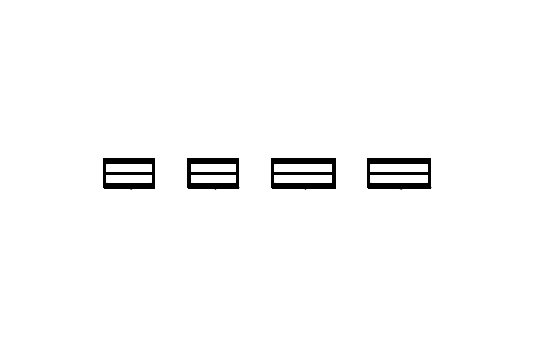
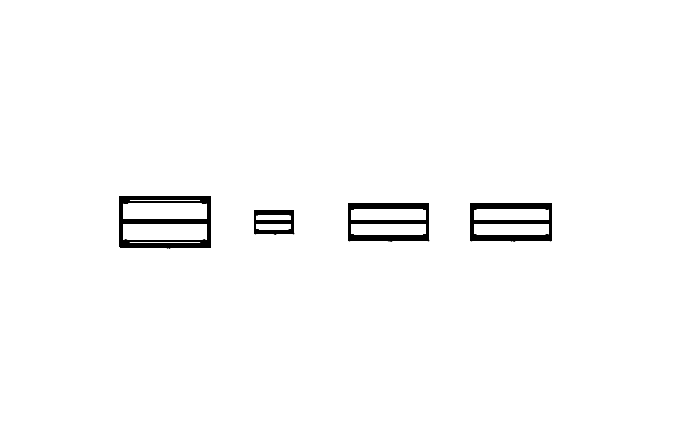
part: (128, 173) -> (164, 222), size x1.4
part: (213, 173) -> (273, 222), size x0.6

